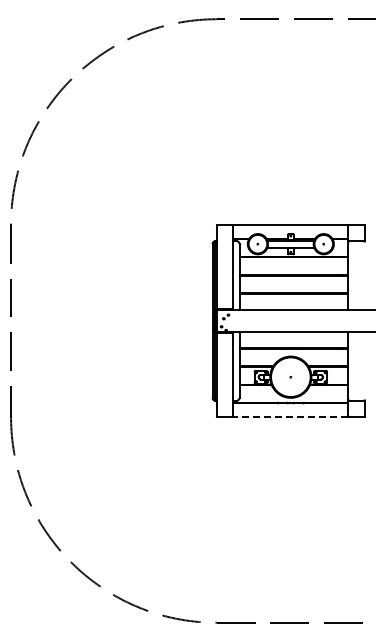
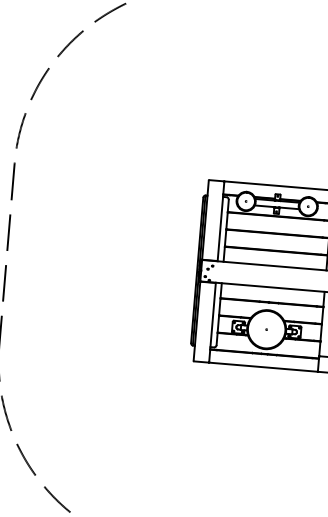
line: (290, 417) -> (263, 367), dashed -> solid

